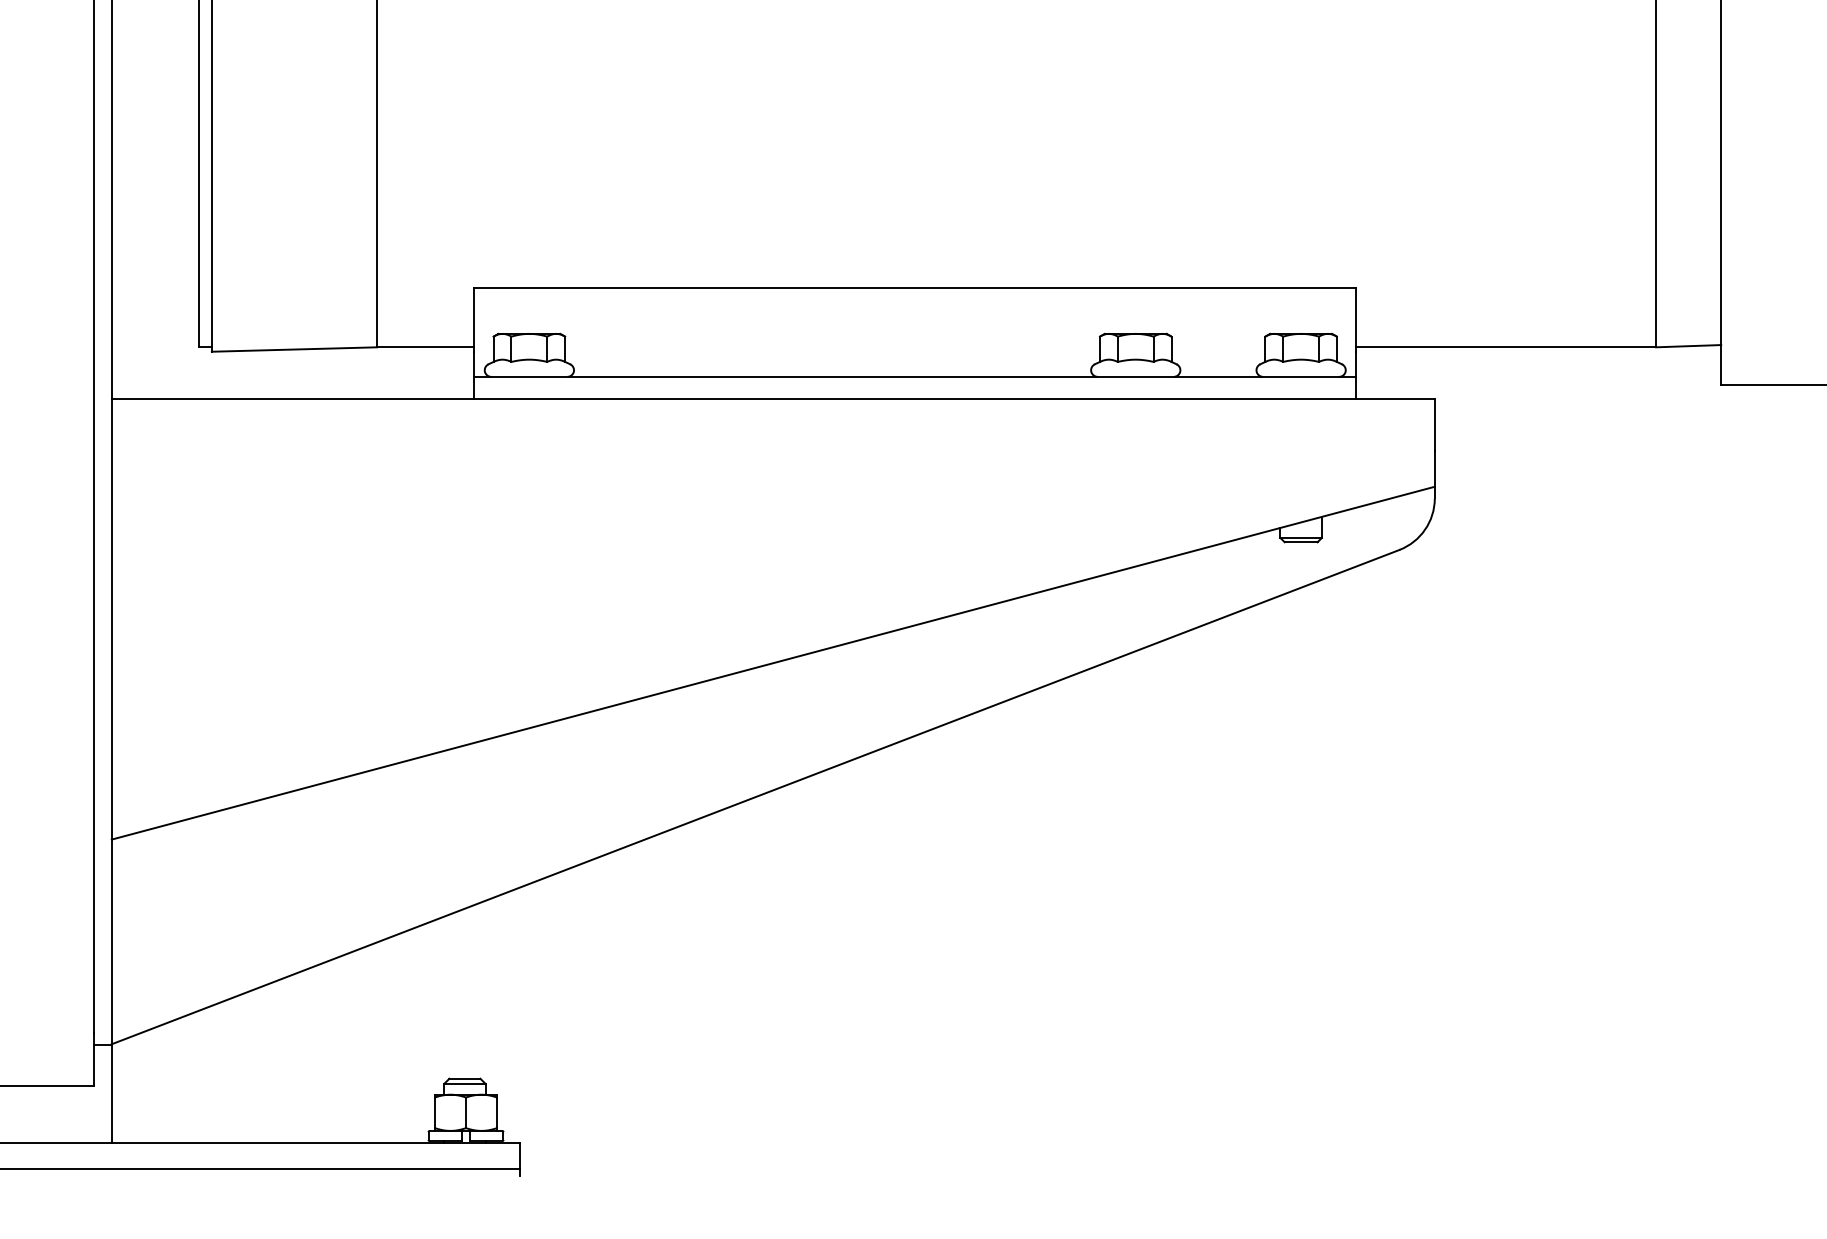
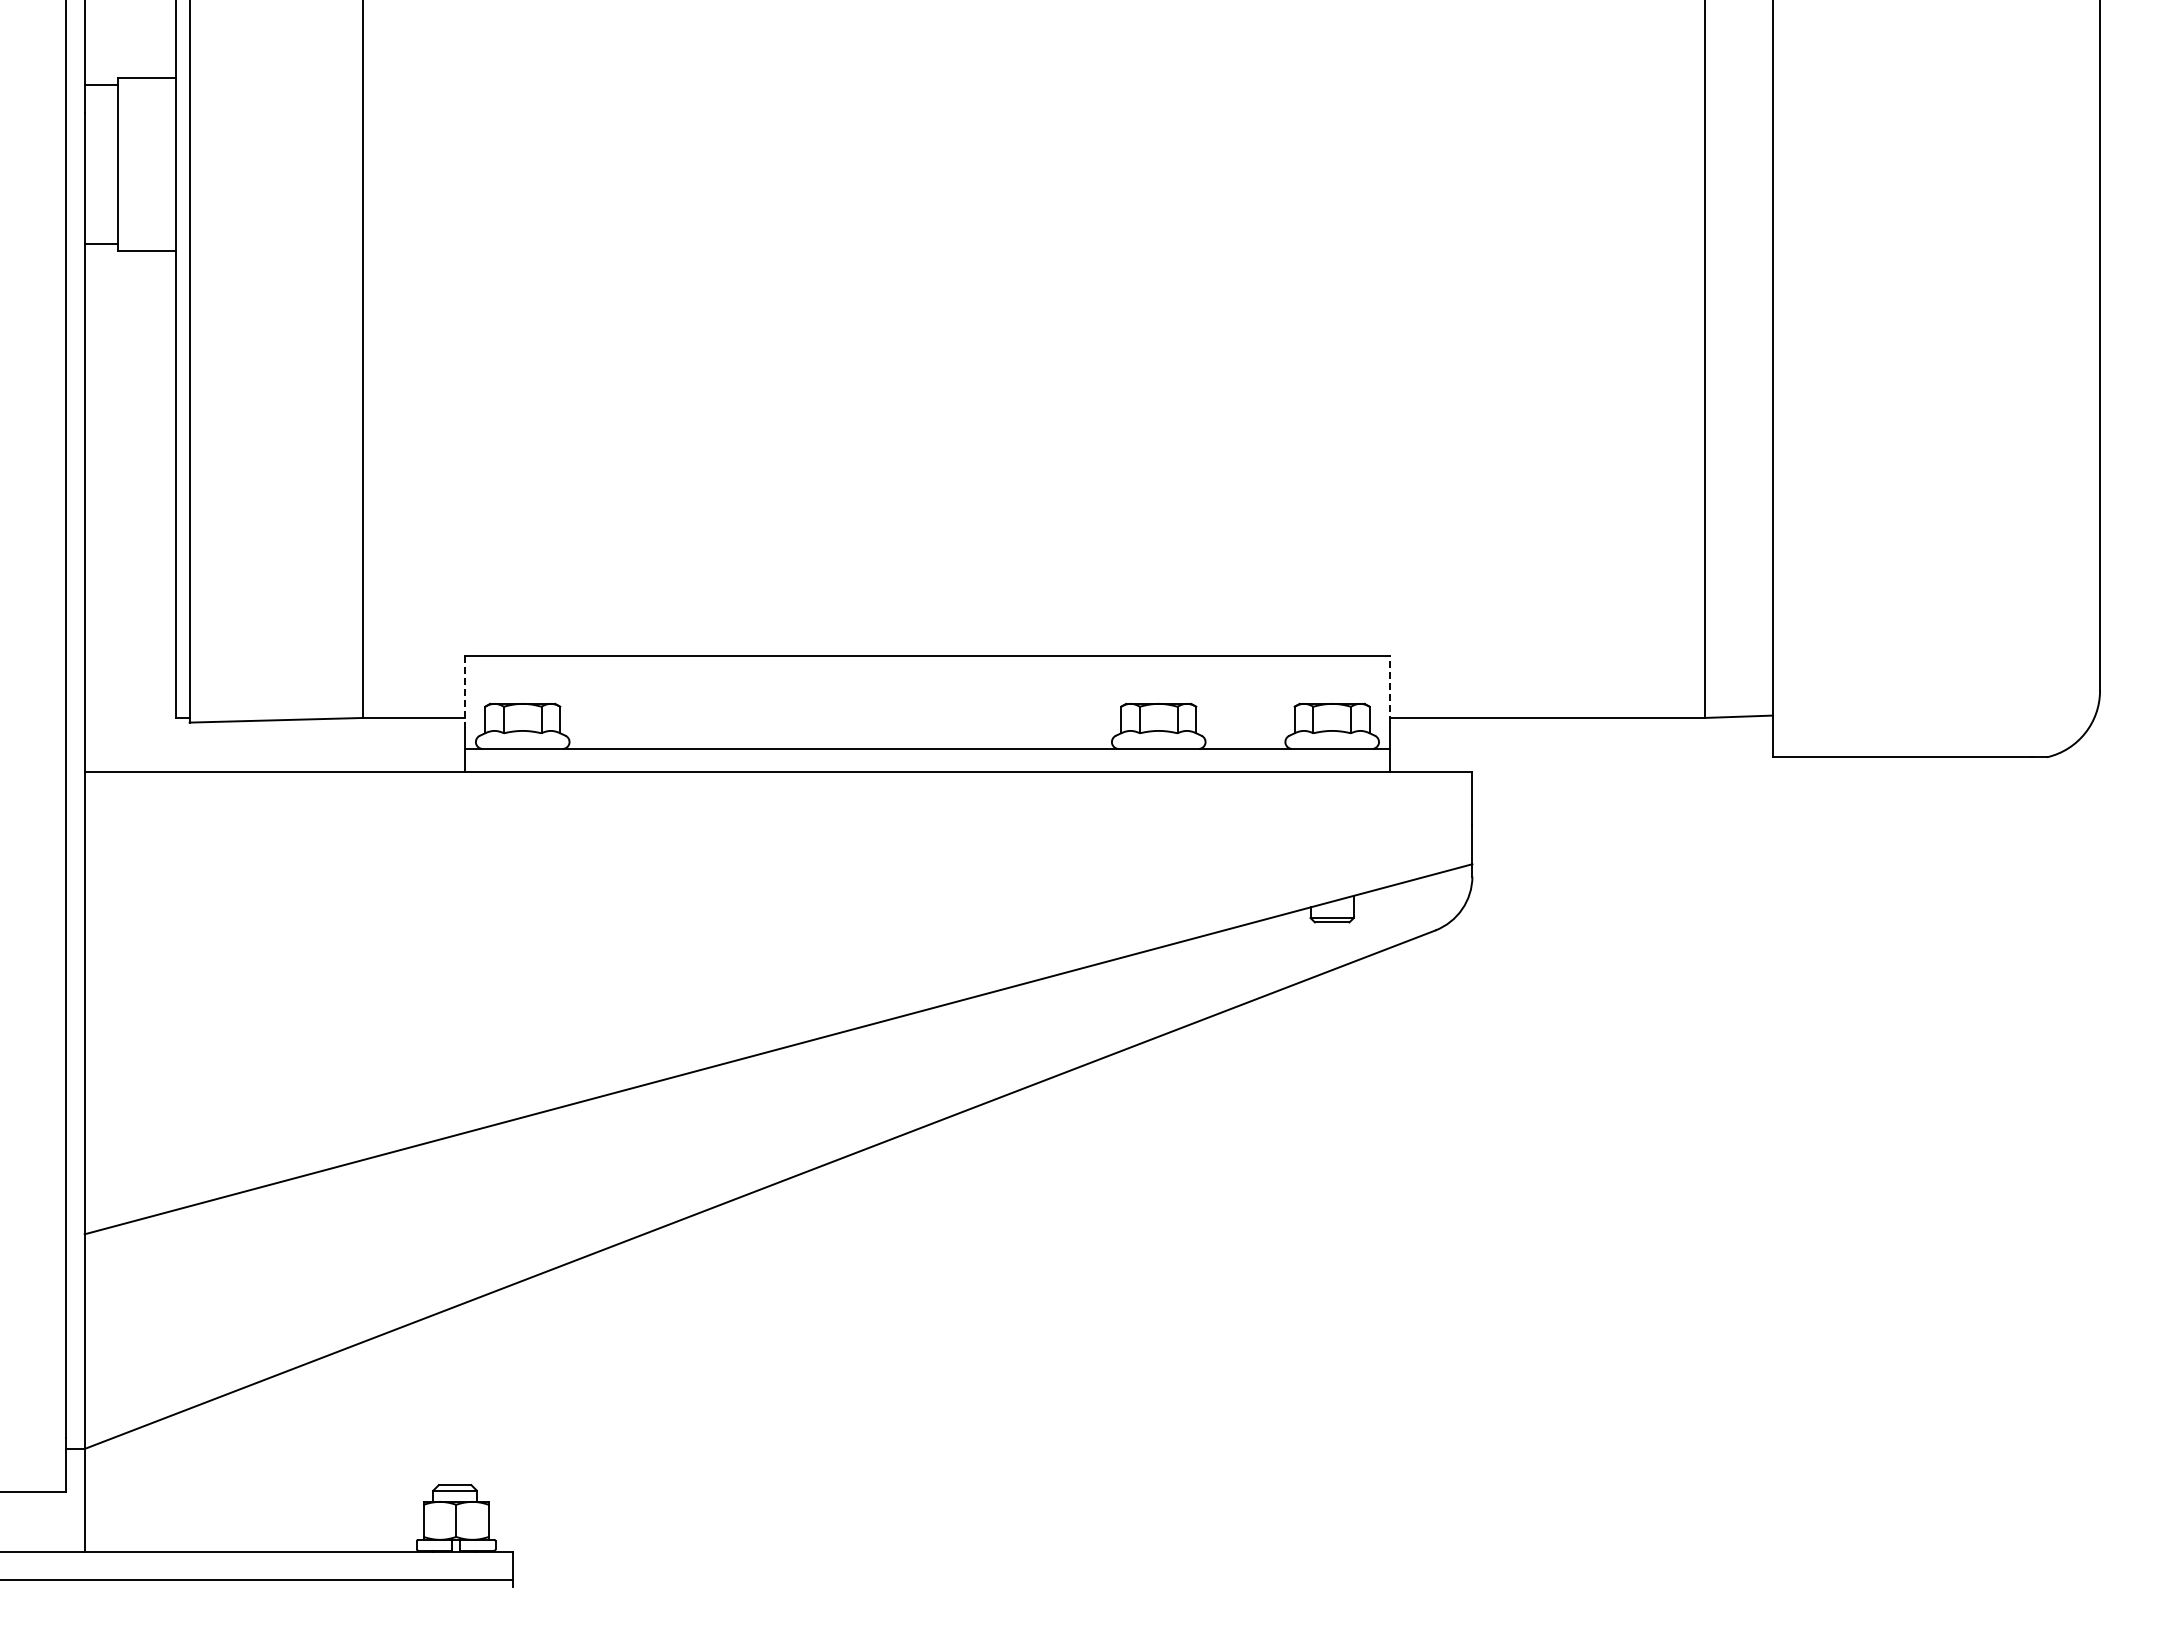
line: (1356, 319) -> (1390, 688), solid -> dashed
line: (473, 320) -> (464, 689), solid -> dashed

